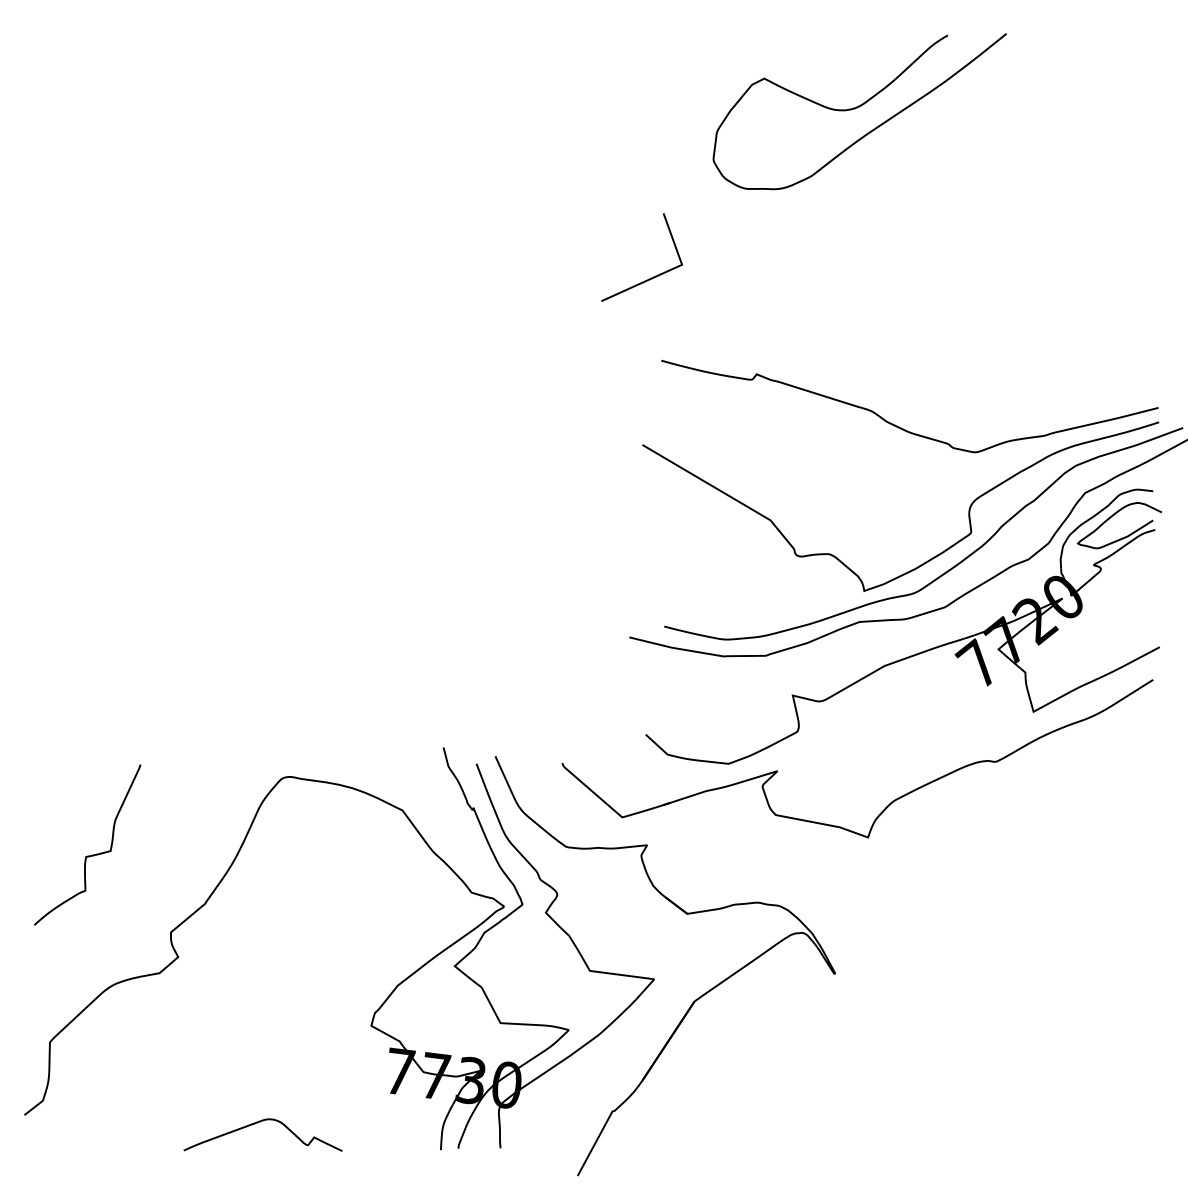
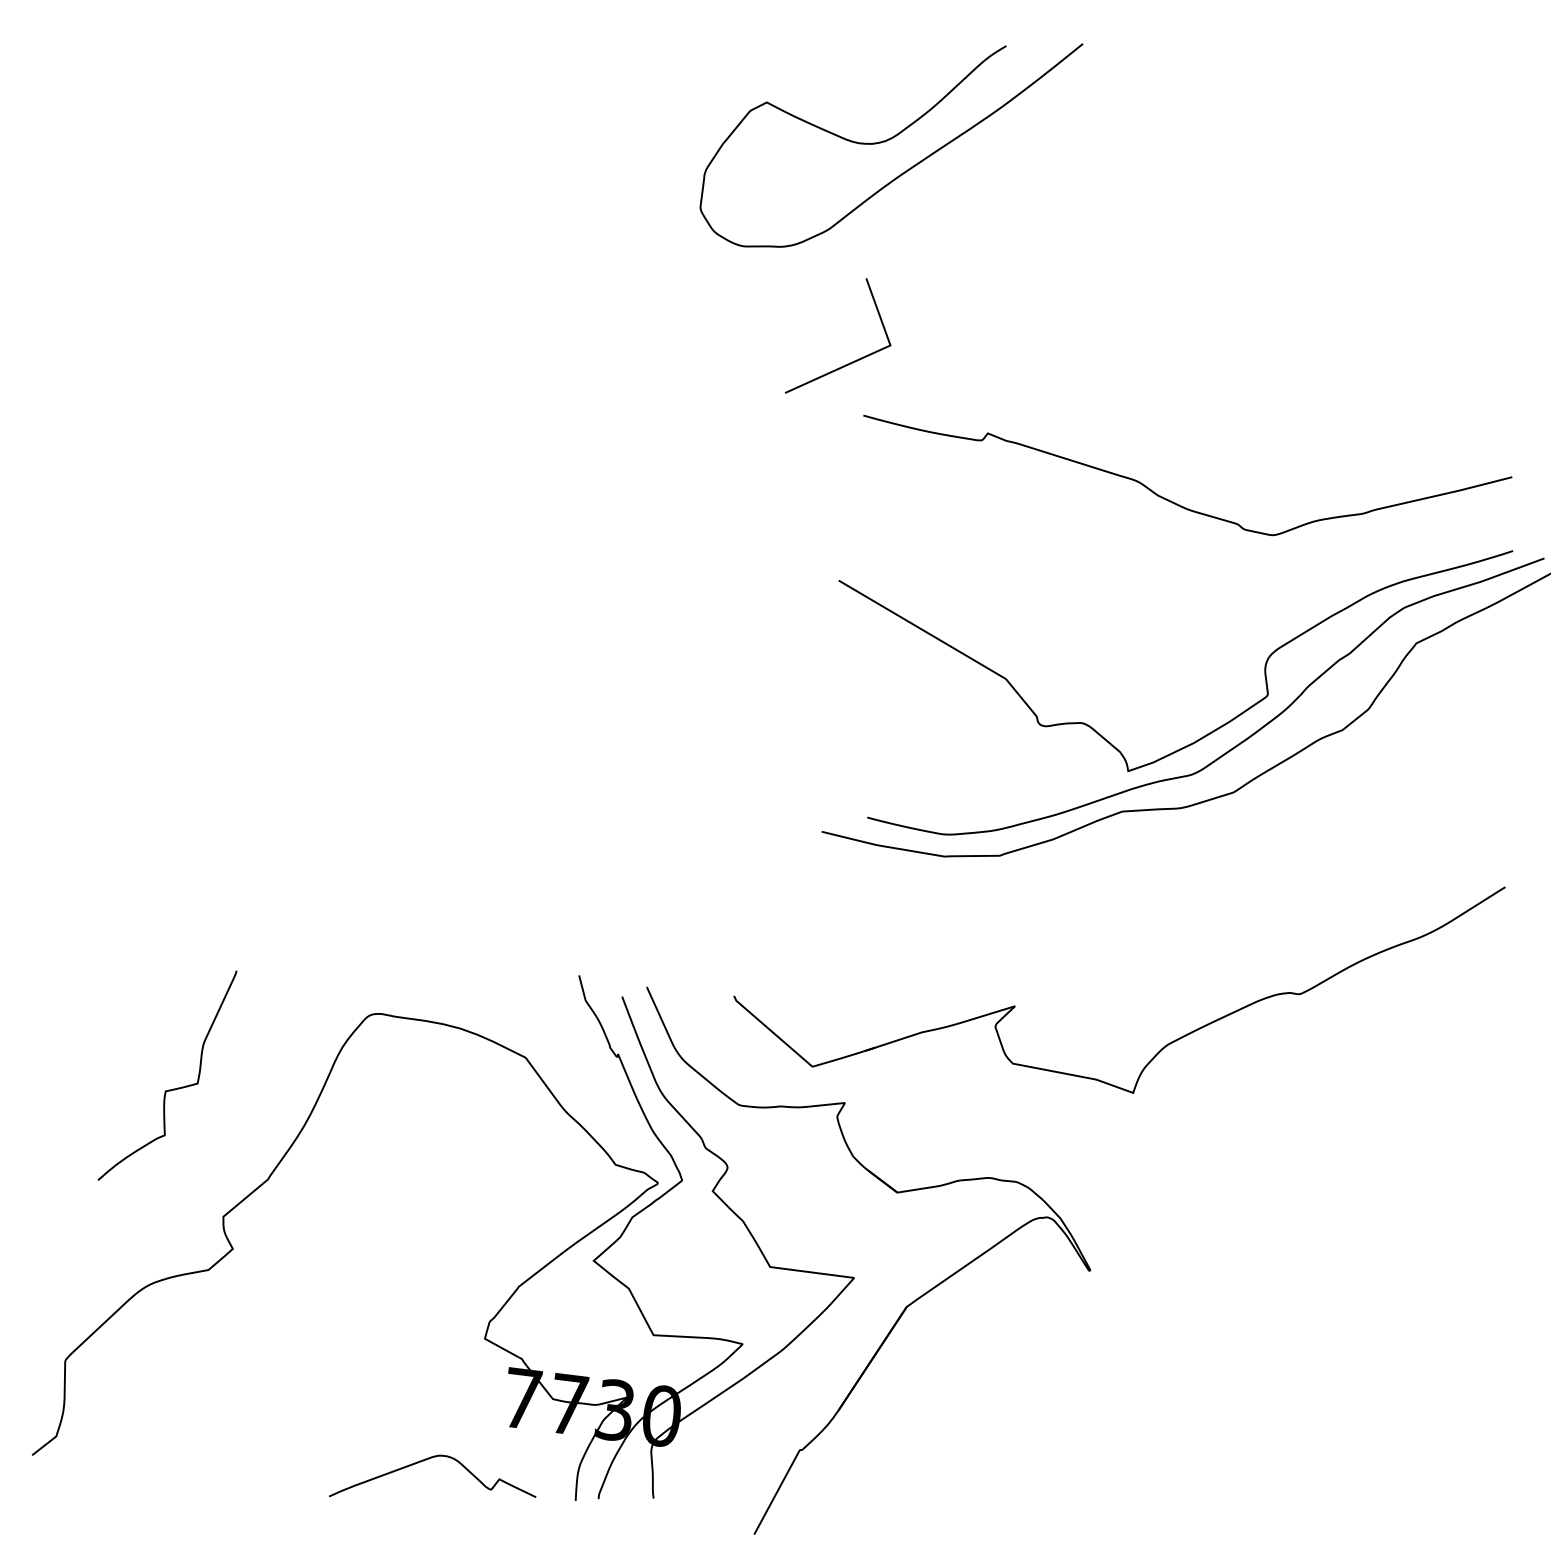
curve: (858, 107) -> (889, 140), moved
curve: (898, 426) -> (1173, 501), moved
part: (915, 654) -> (1194, 853), removed
curve: (88, 855) -> (168, 1089), moved
curve: (258, 1122) -> (426, 1460), moved

